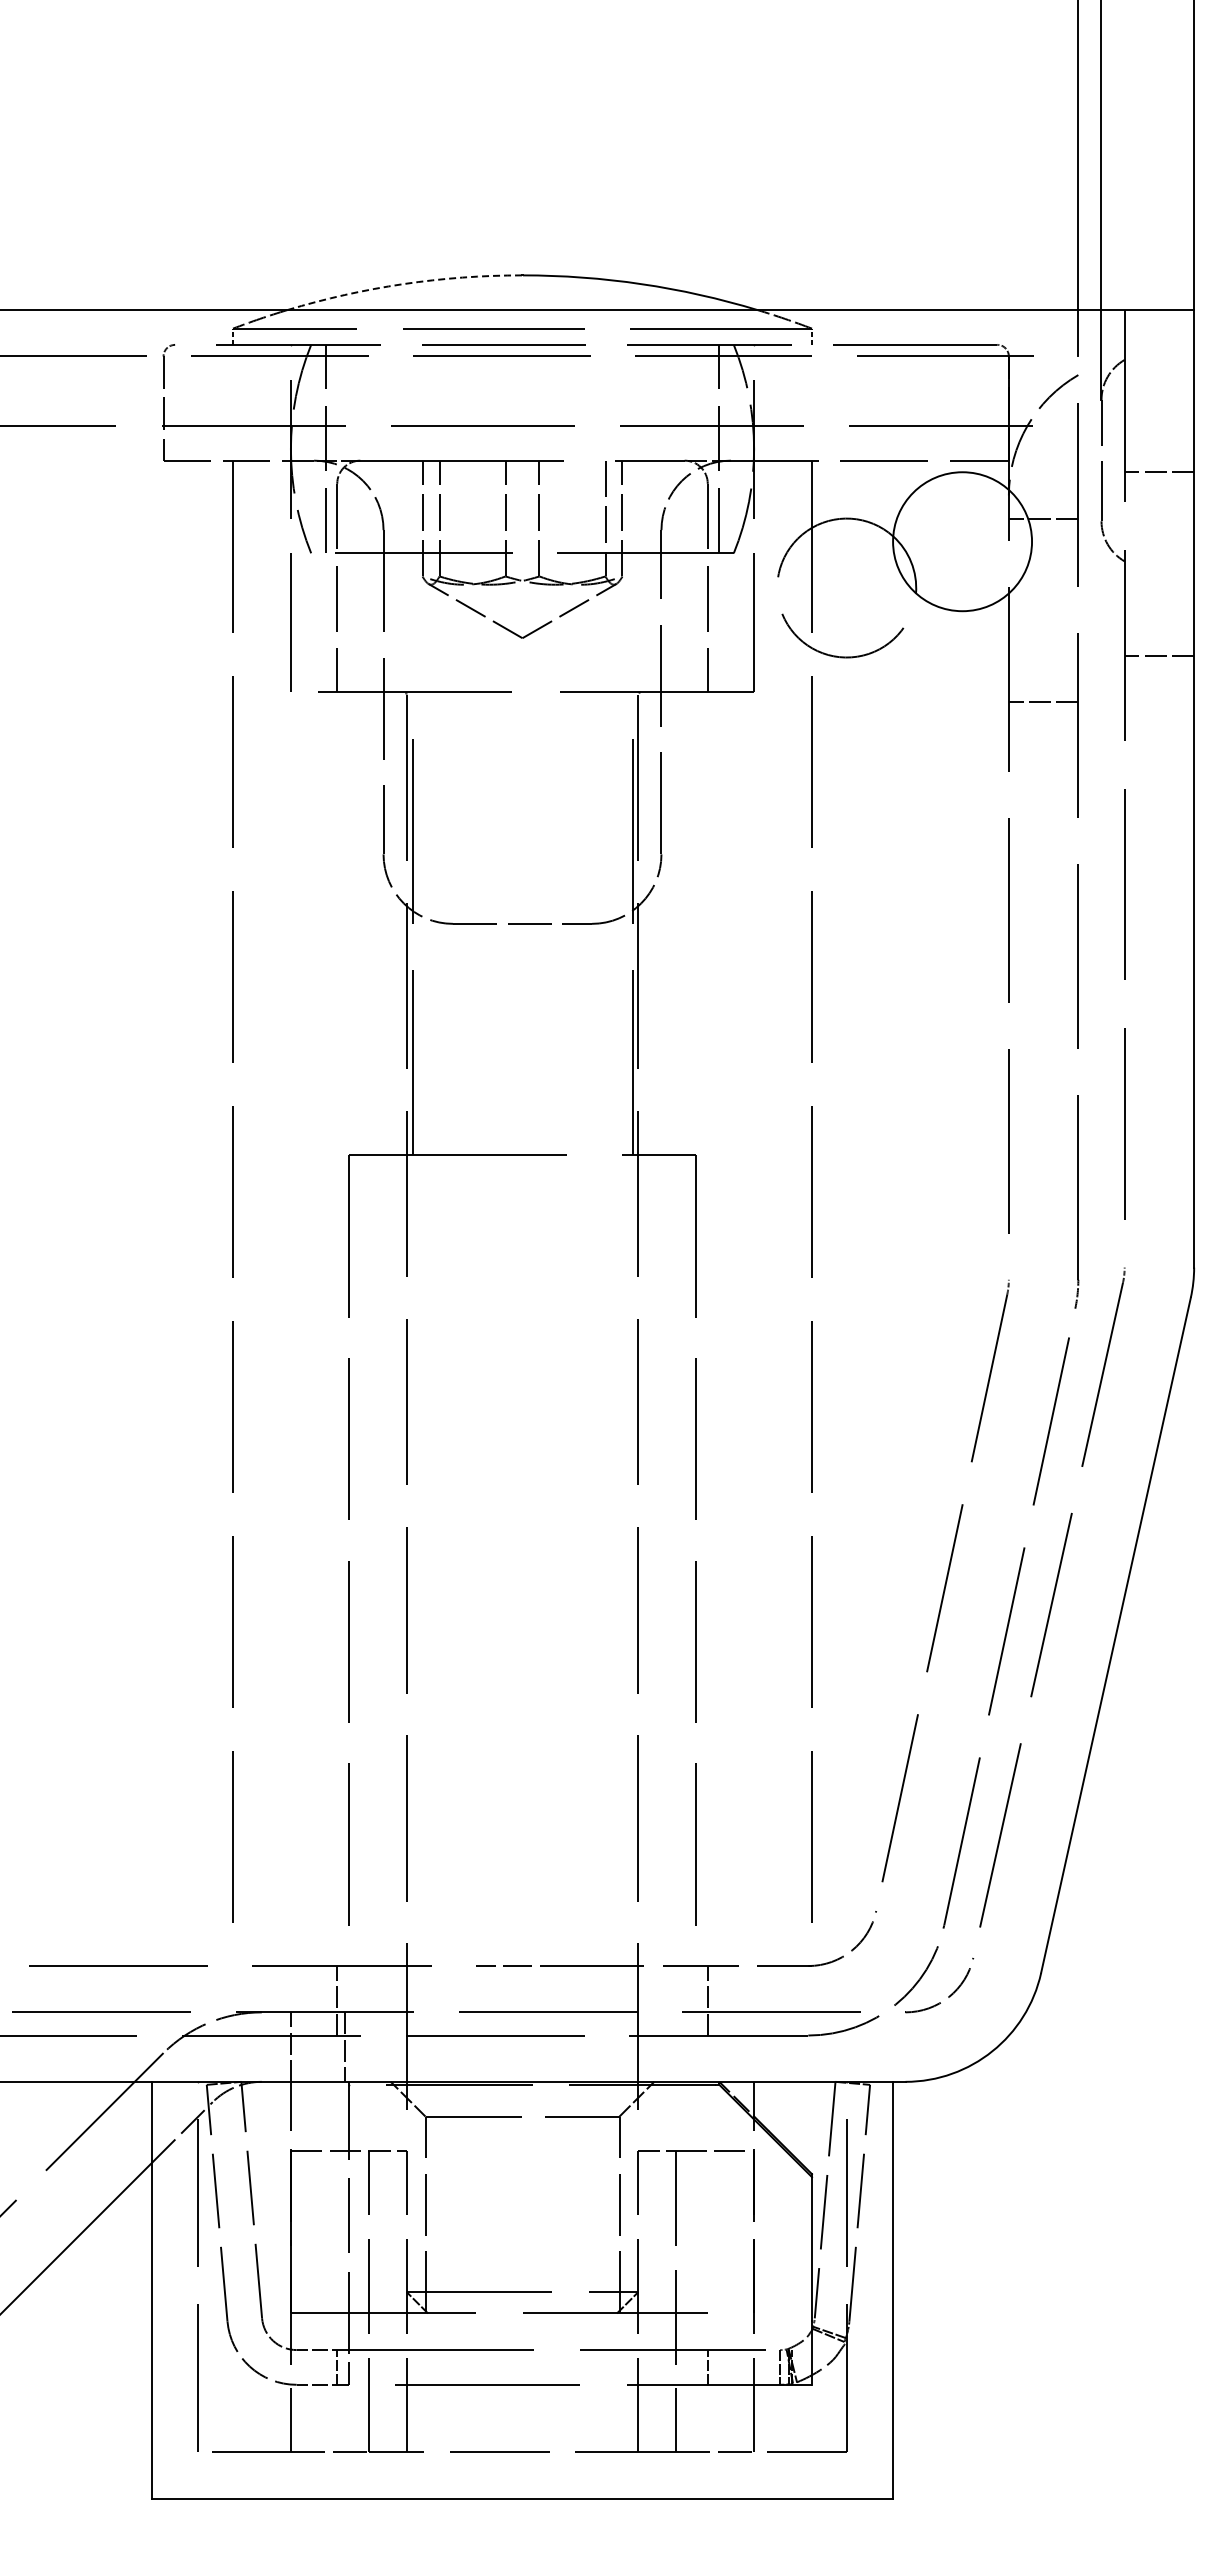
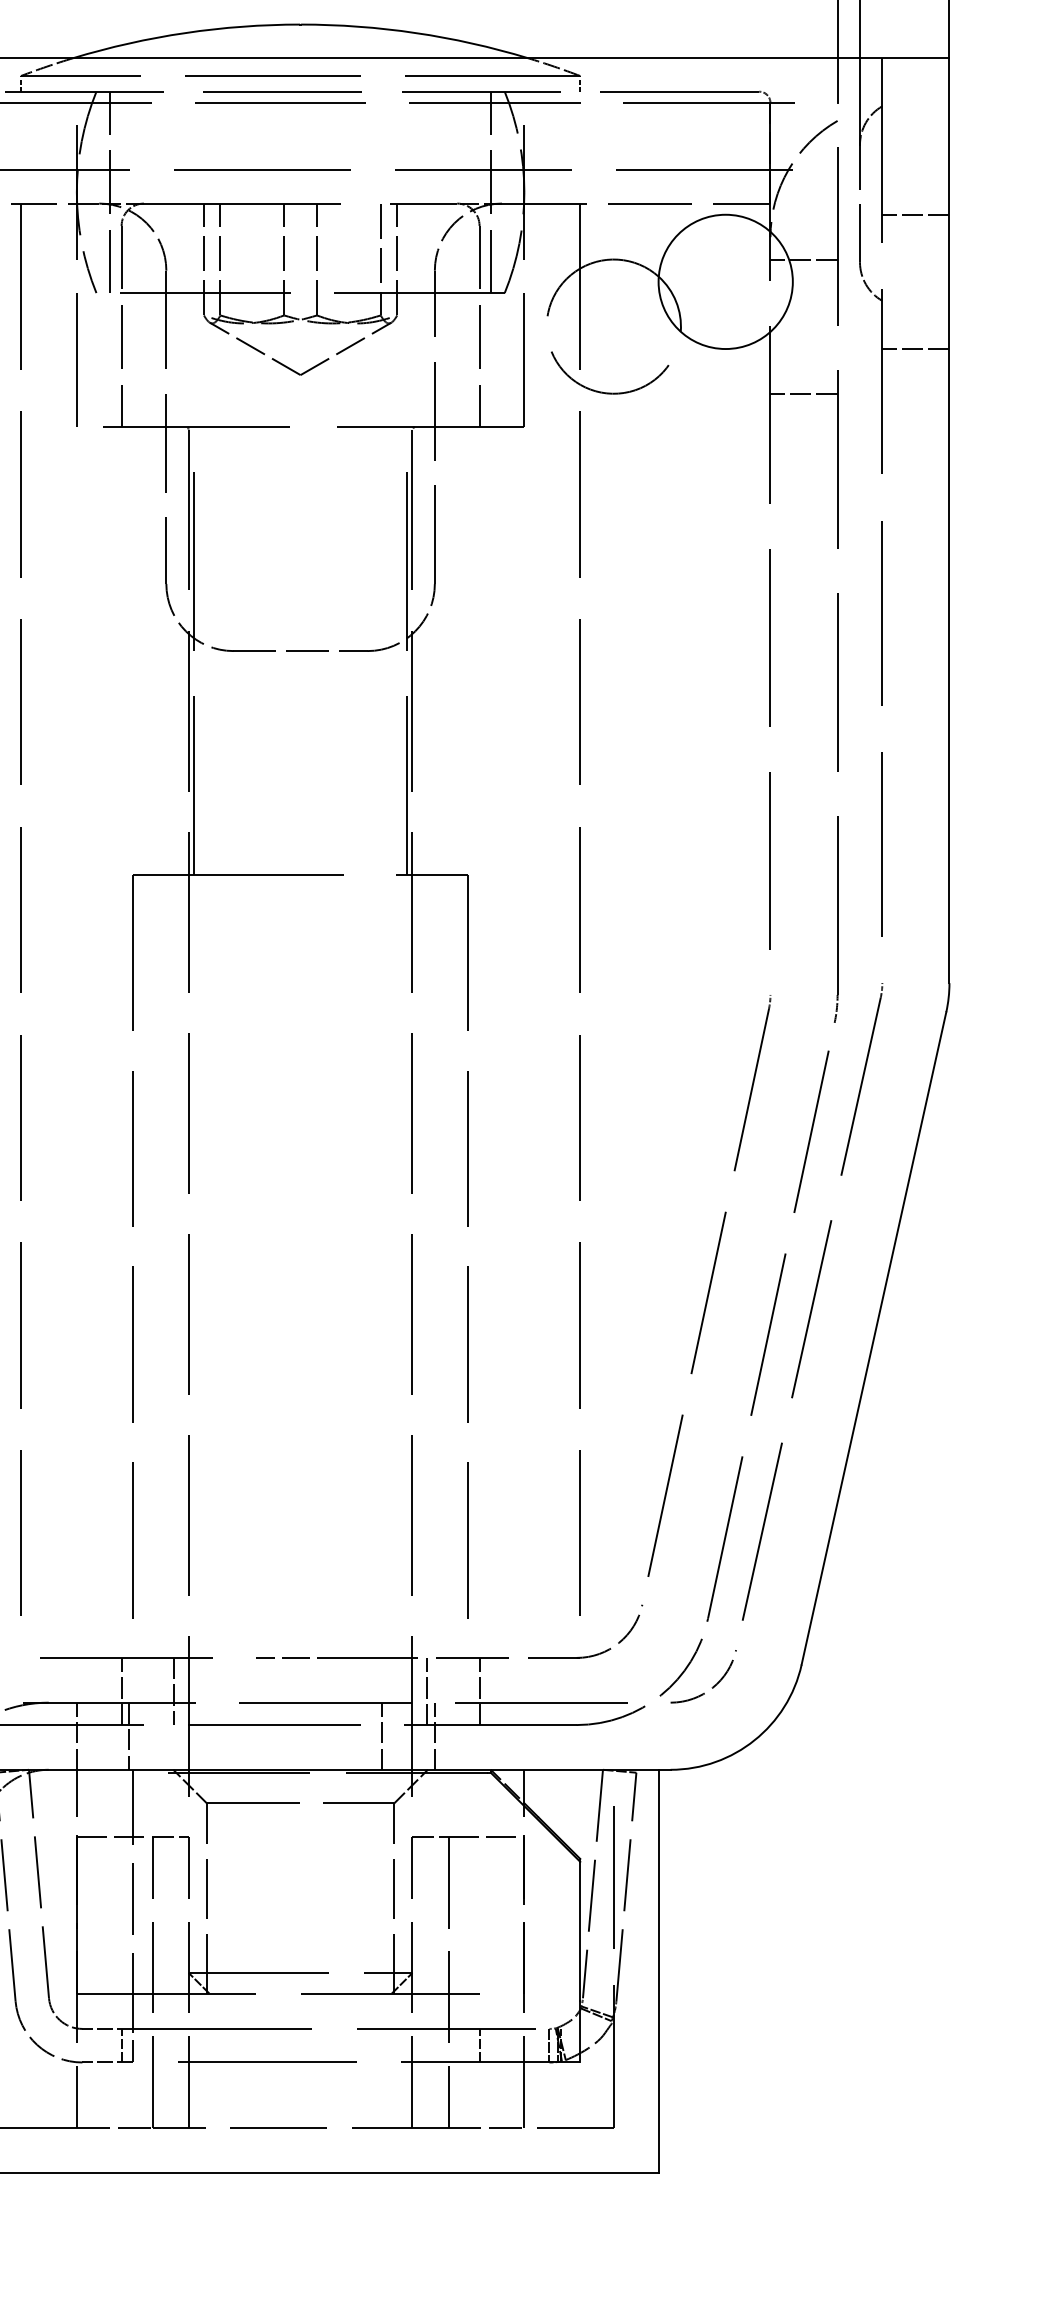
arc: (403, 284) -> (185, 33), dashed -> solid
line: (1159, 656) -> (915, 349), moved
line: (1043, 701) -> (803, 393), moved
line: (391, 2000) -> (174, 1691), added
line: (653, 2000) -> (427, 1691), added
line: (607, 2046) -> (382, 1735), added
line: (661, 2046) -> (434, 1735), added

